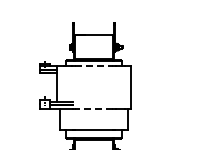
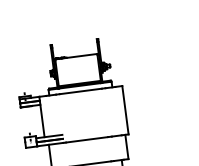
line: (94, 66) -> (81, 91), dashed -> solid
line: (94, 108) -> (87, 139), dashed -> solid

